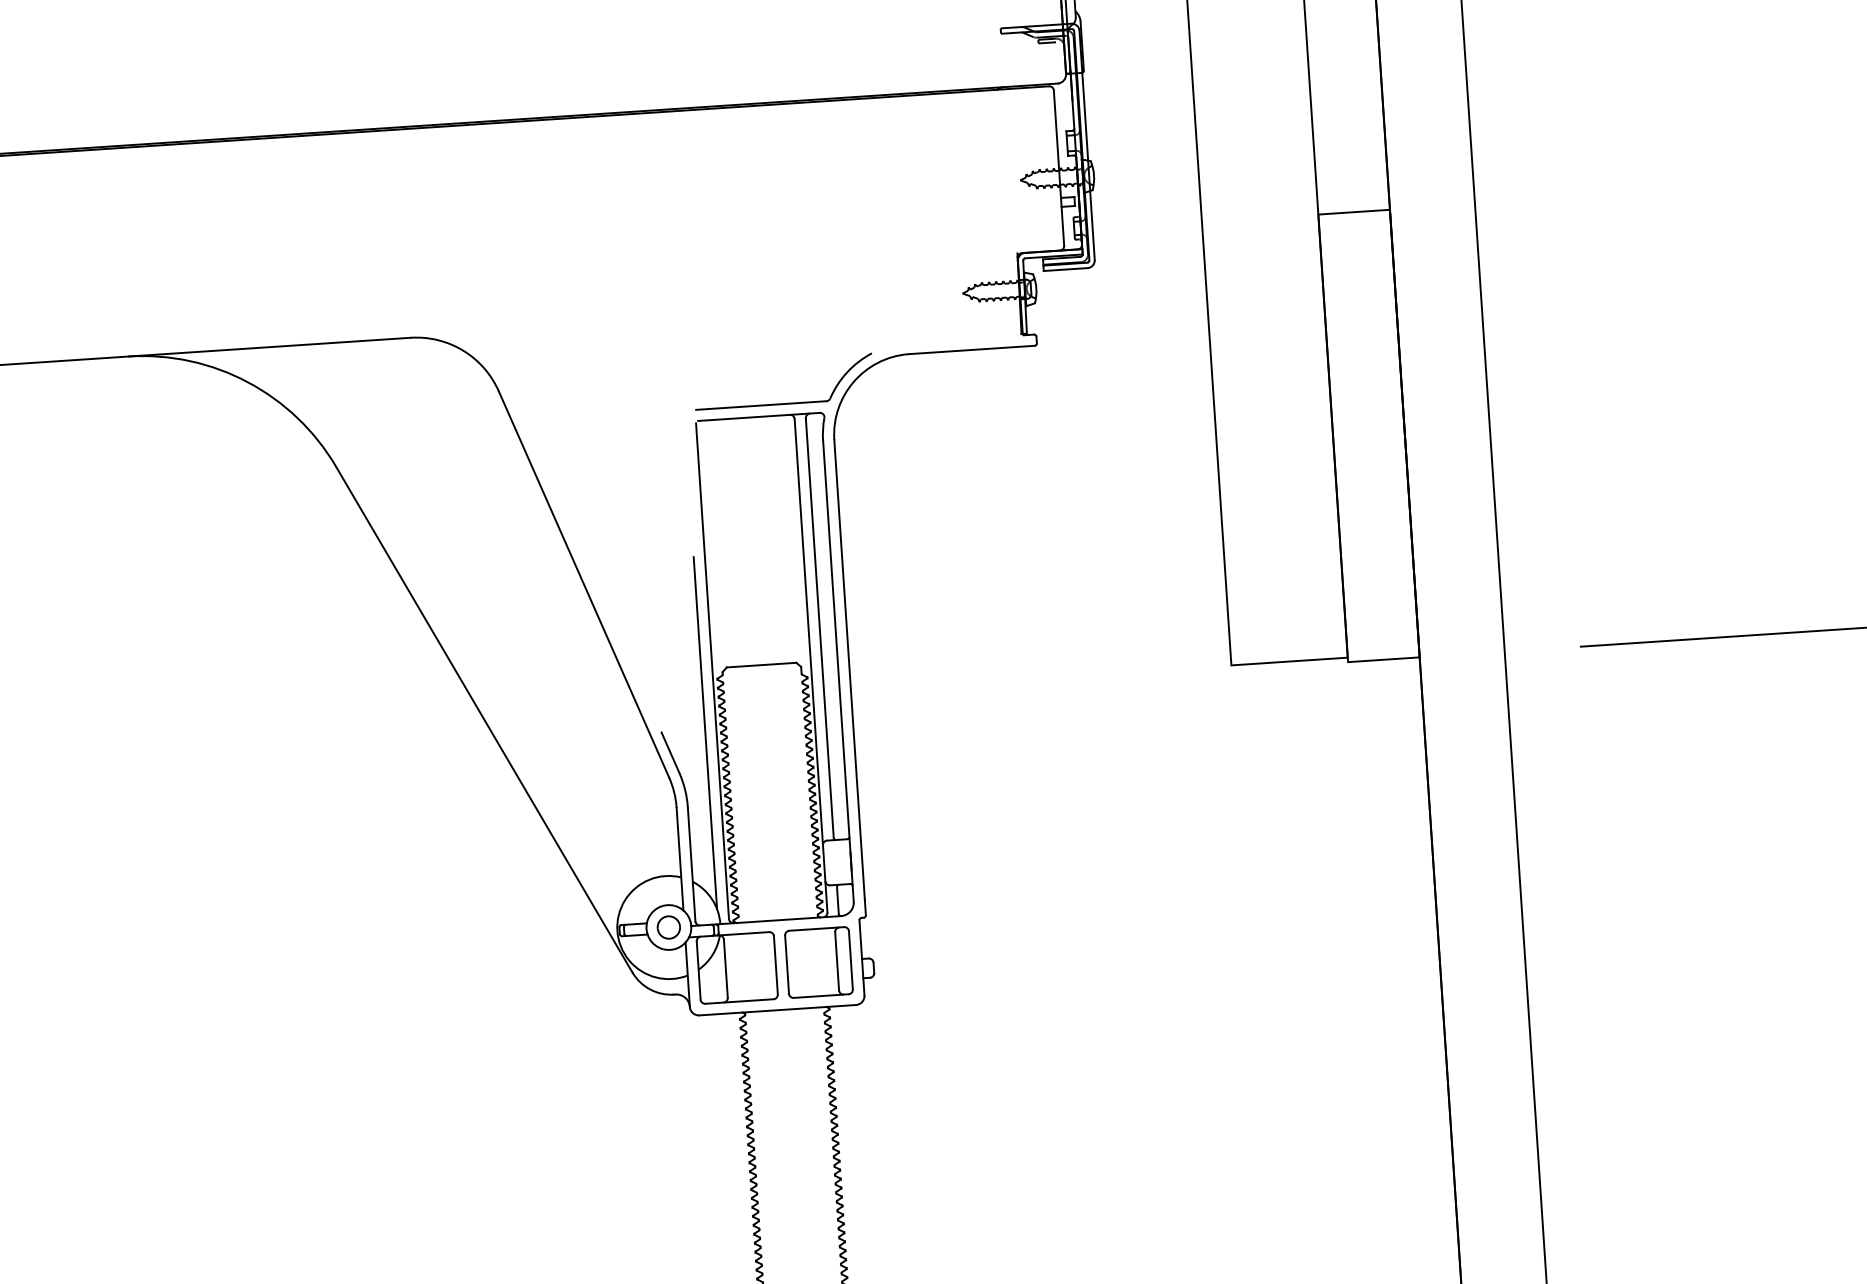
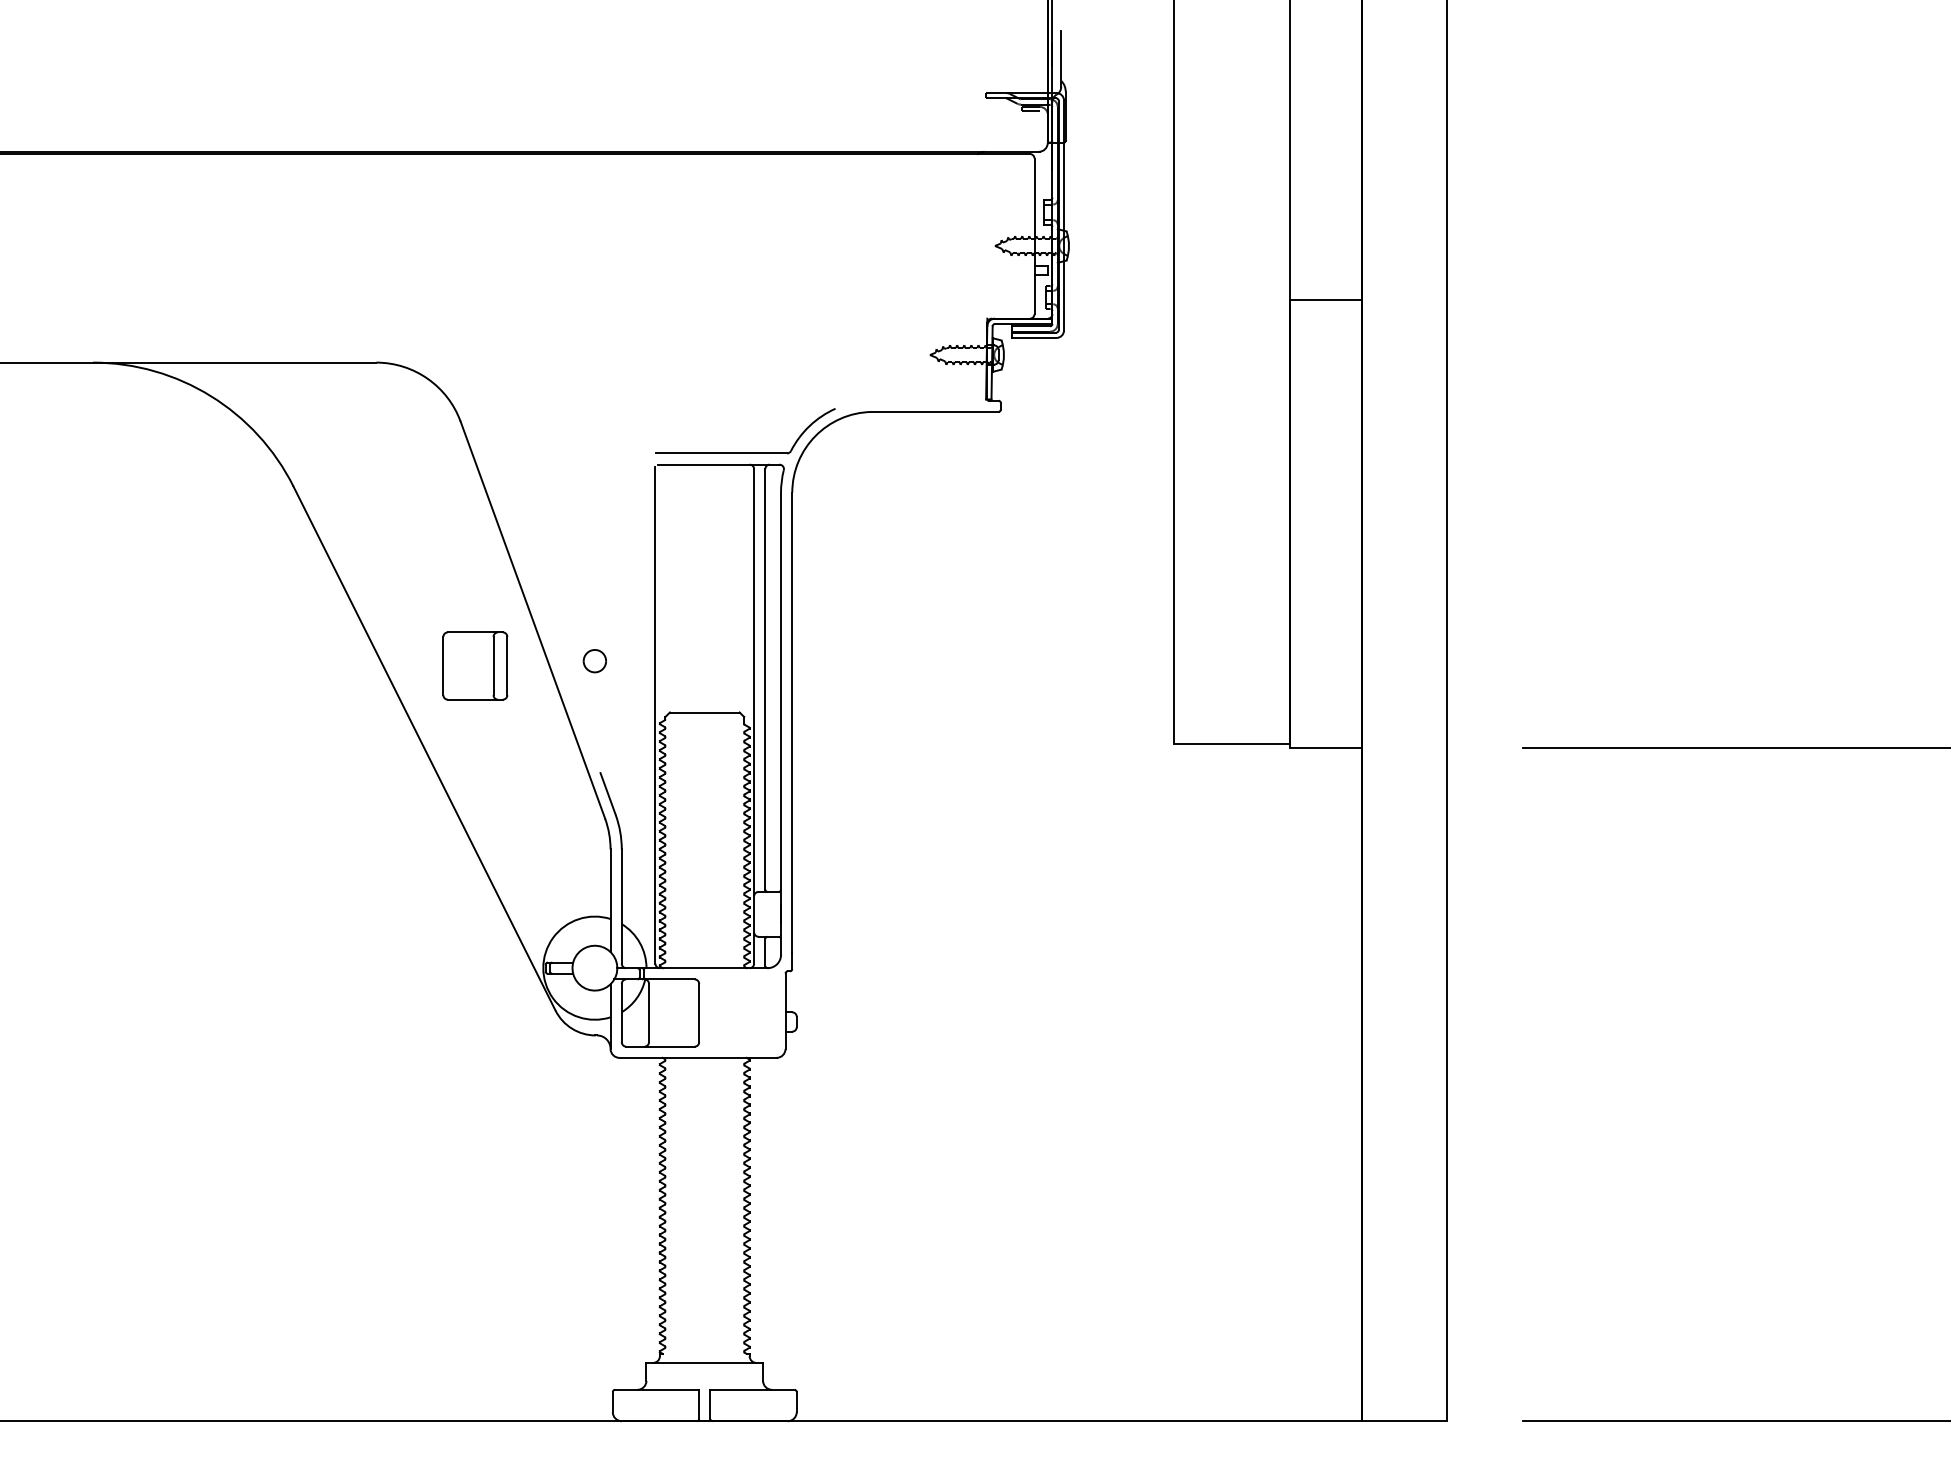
line: (705, 732) -> (644, 776), removed
part: (668, 927) -> (594, 661), moved
part: (819, 961) -> (475, 665), moved

